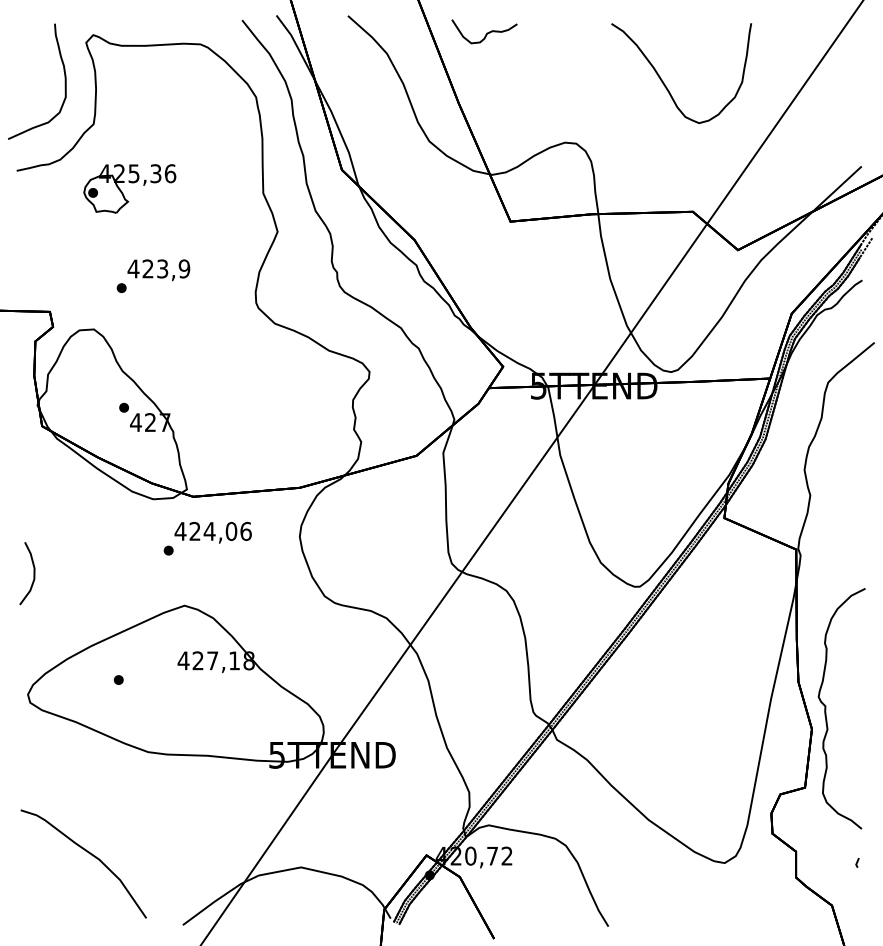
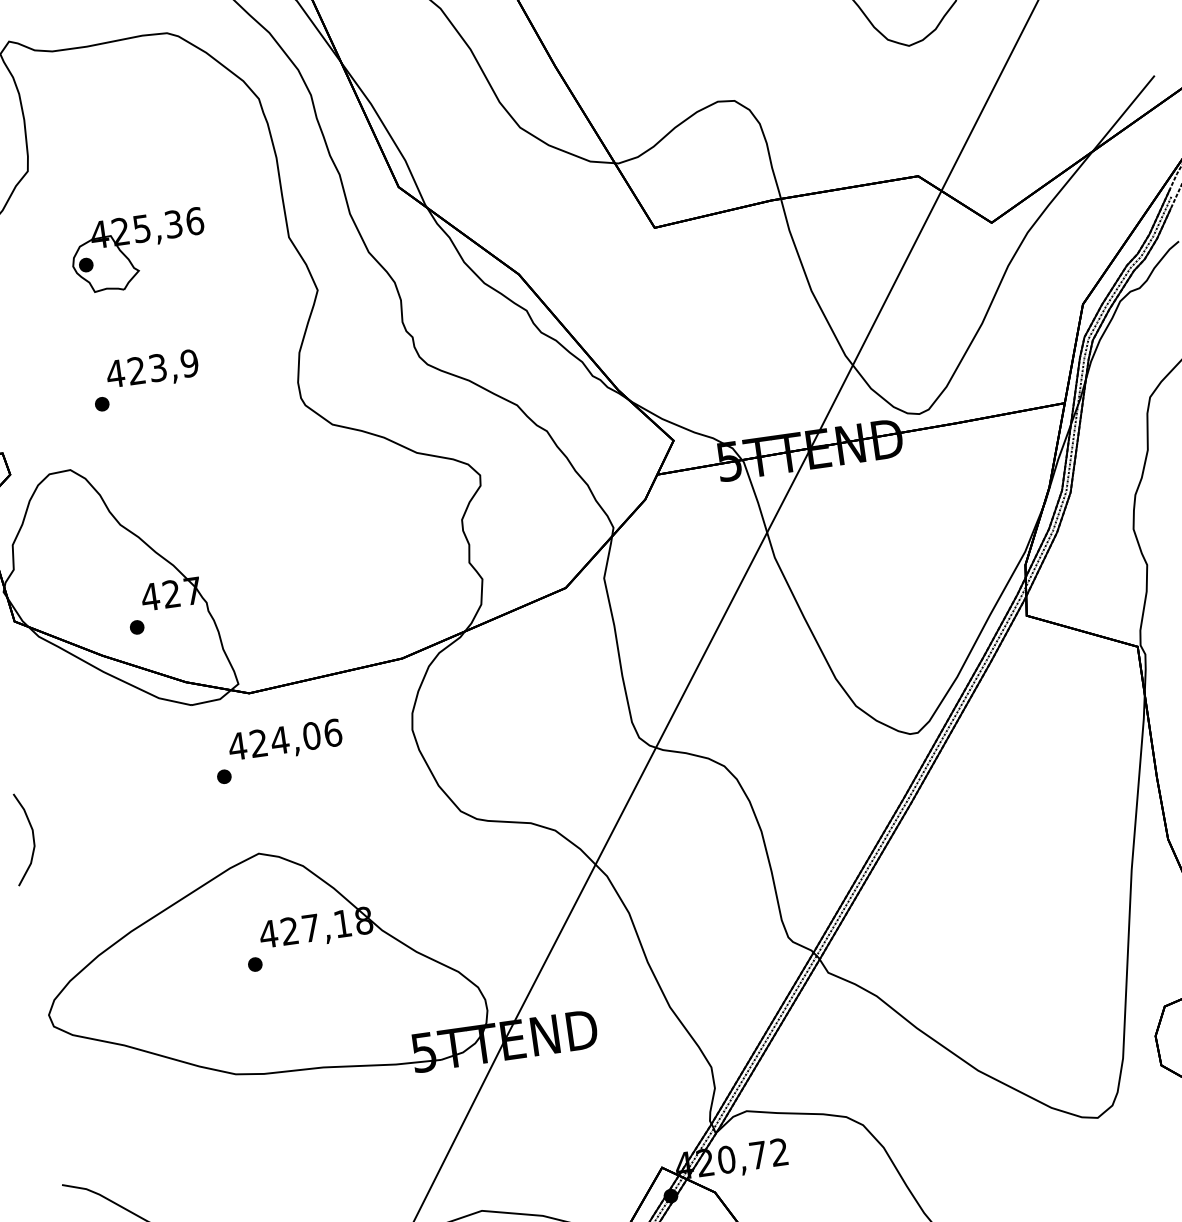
part: (129, 188) -> (138, 251), moved
part: (123, 407) -> (136, 627), moved
part: (118, 679) -> (254, 963), moved

